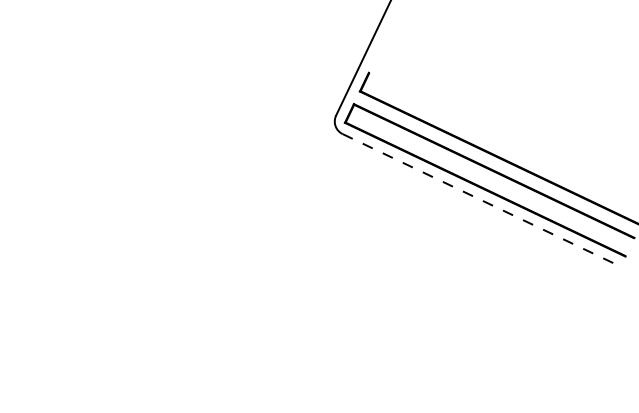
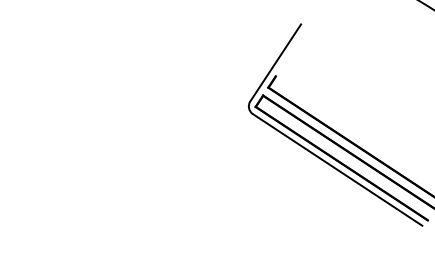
line: (481, 200) -> (338, 170), dashed -> solid

